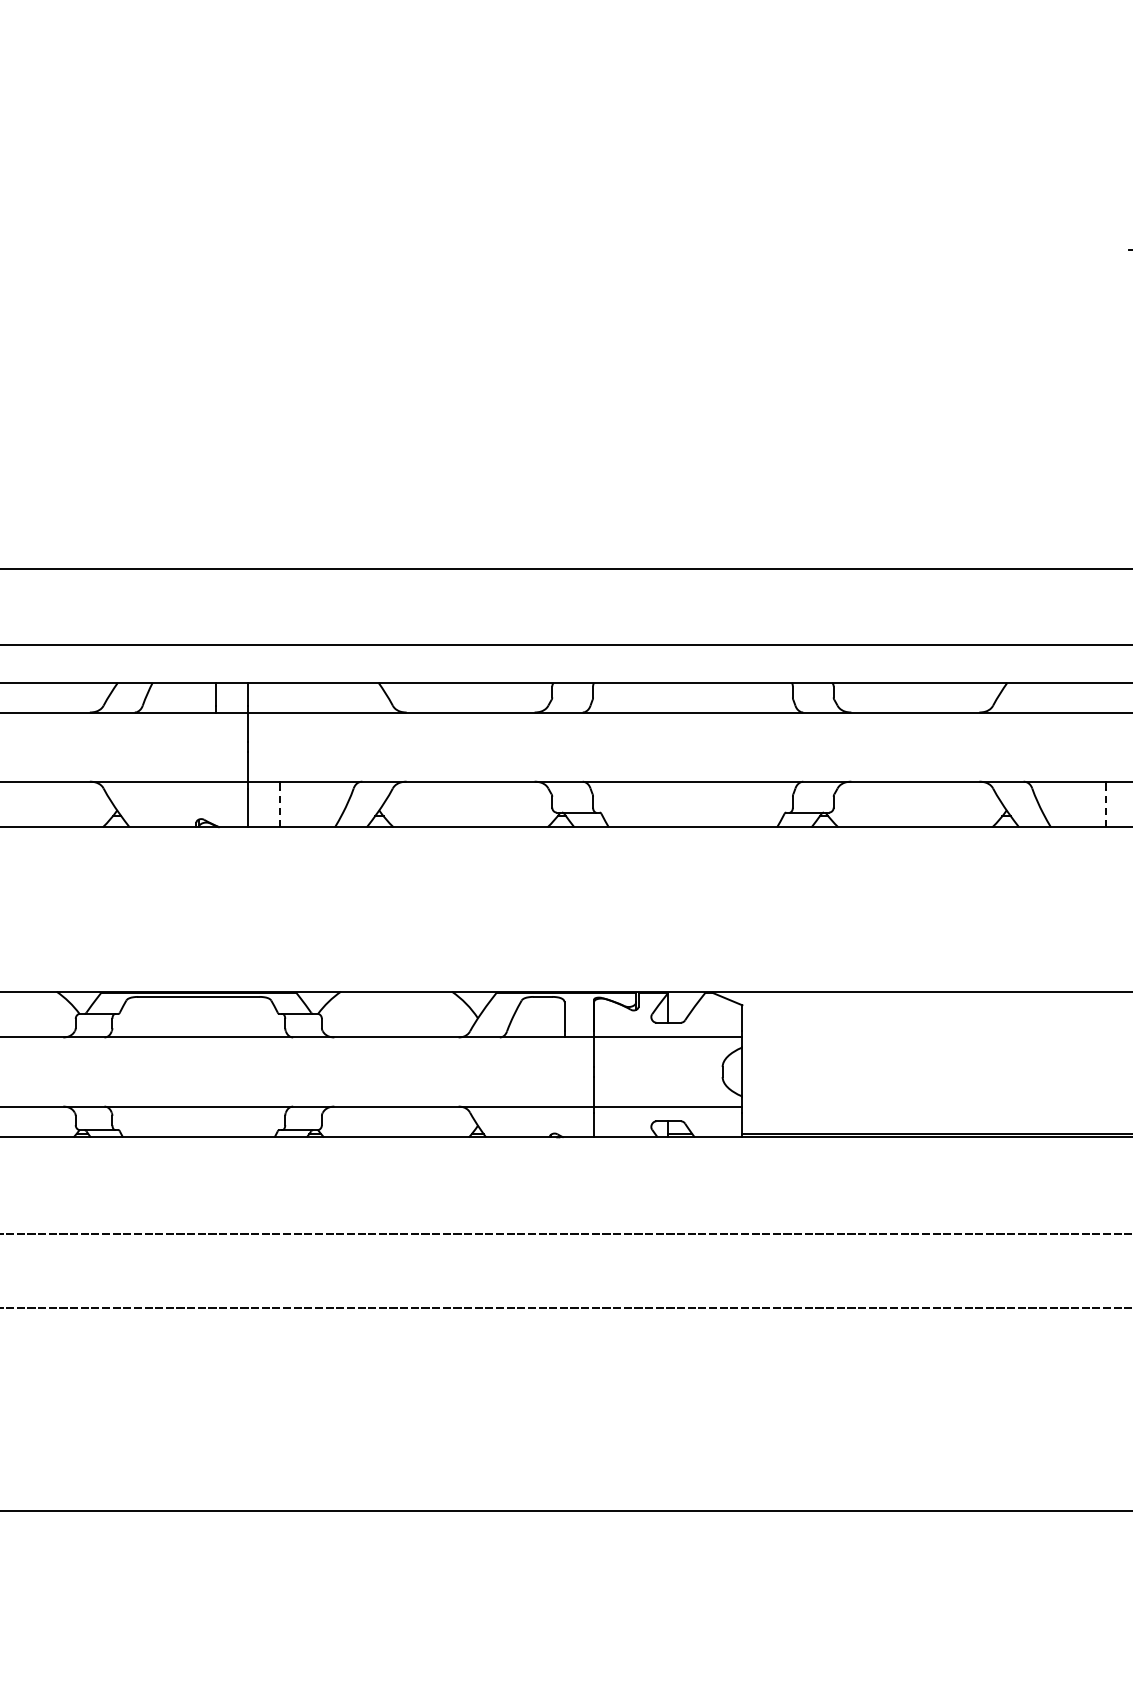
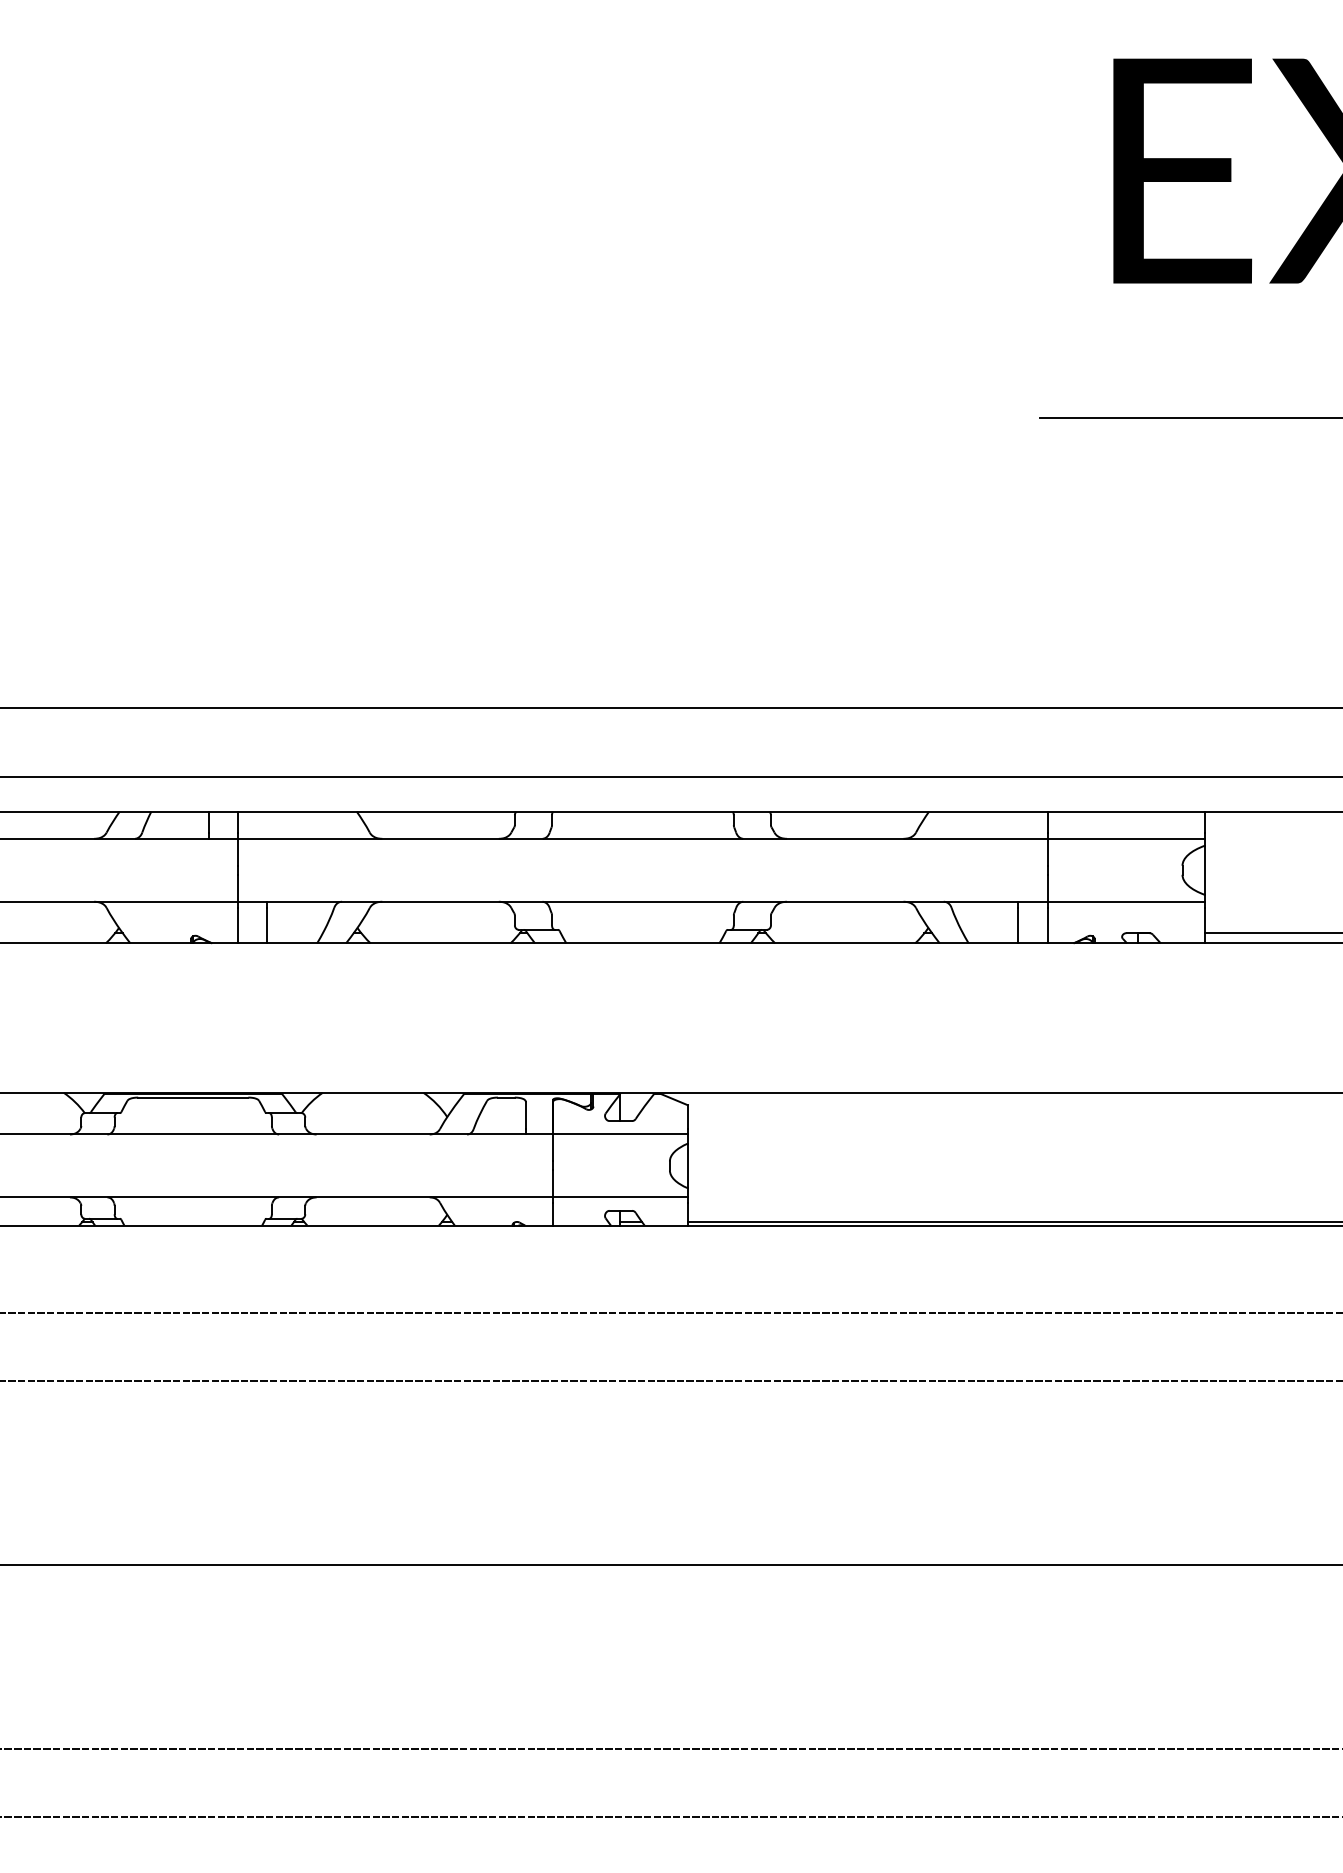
line: (280, 807) -> (267, 925), dashed -> solid
line: (1105, 807) -> (1018, 925), dashed -> solid

